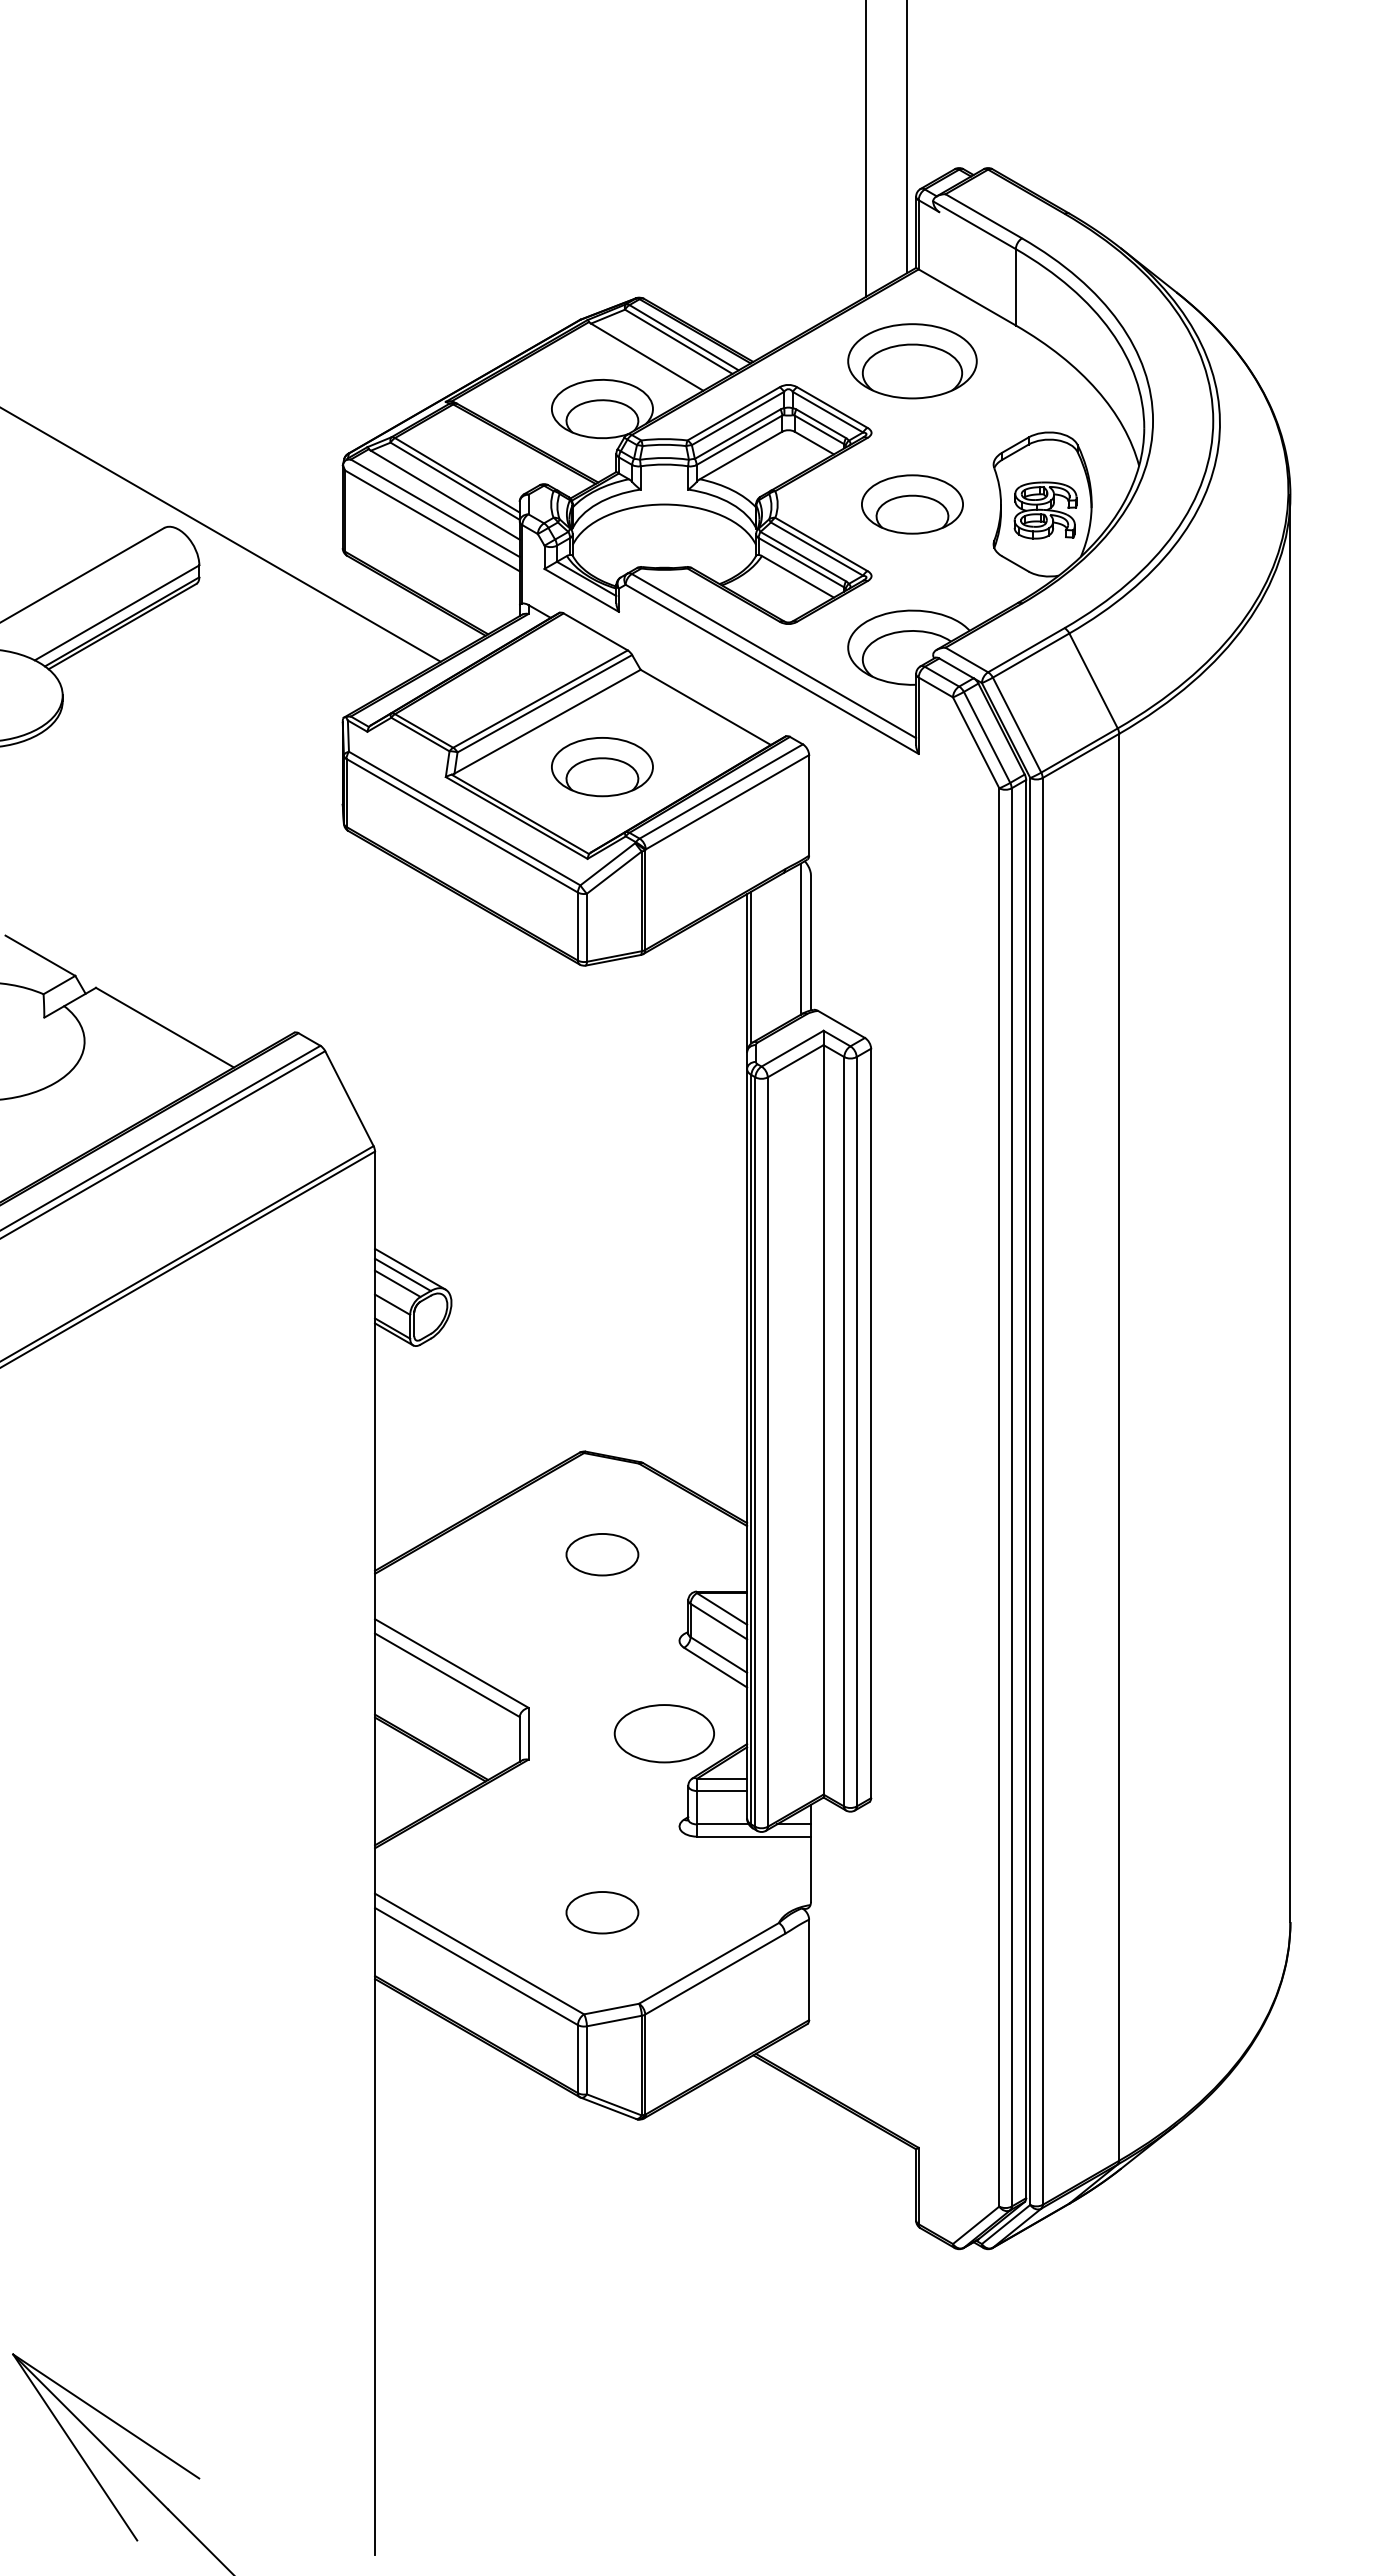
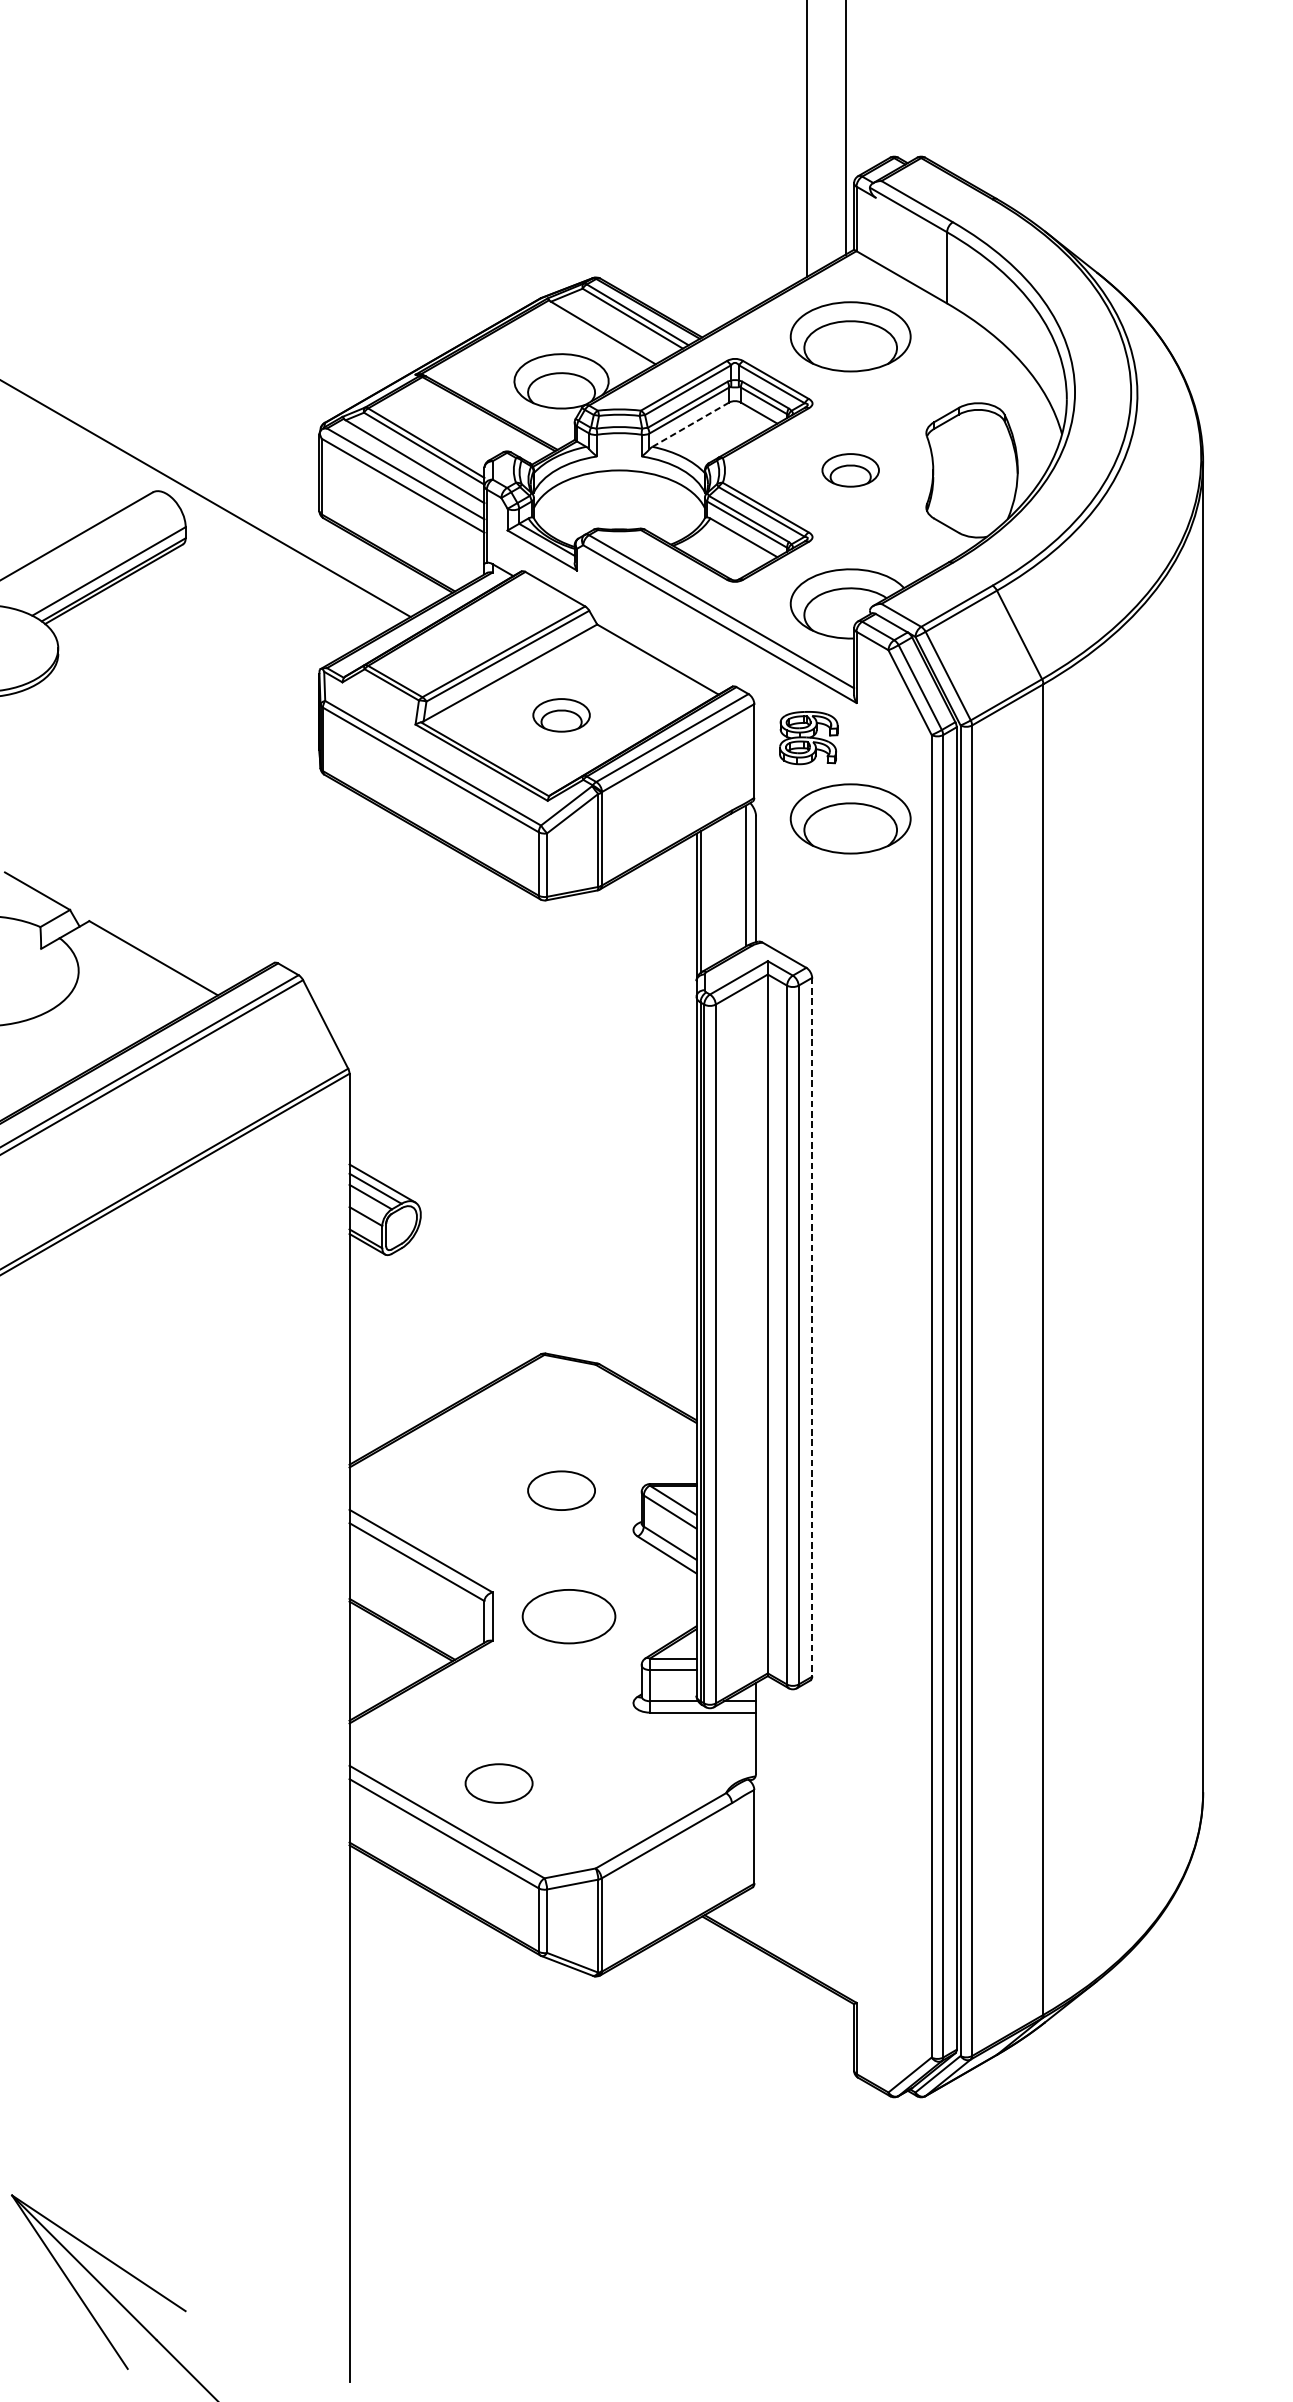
line: (741, 455) -> (691, 424), solid -> dashed
part: (912, 504) -> (850, 470), size x0.6
part: (1045, 510) -> (808, 738), moved
part: (602, 767) -> (561, 715), size x0.6
part: (912, 878) -> (850, 819), added
line: (871, 1423) -> (812, 1327), solid -> dashed
part: (602, 1554) -> (561, 1490), moved
part: (663, 1733) -> (568, 1616), moved
part: (602, 1912) -> (499, 1783), moved

